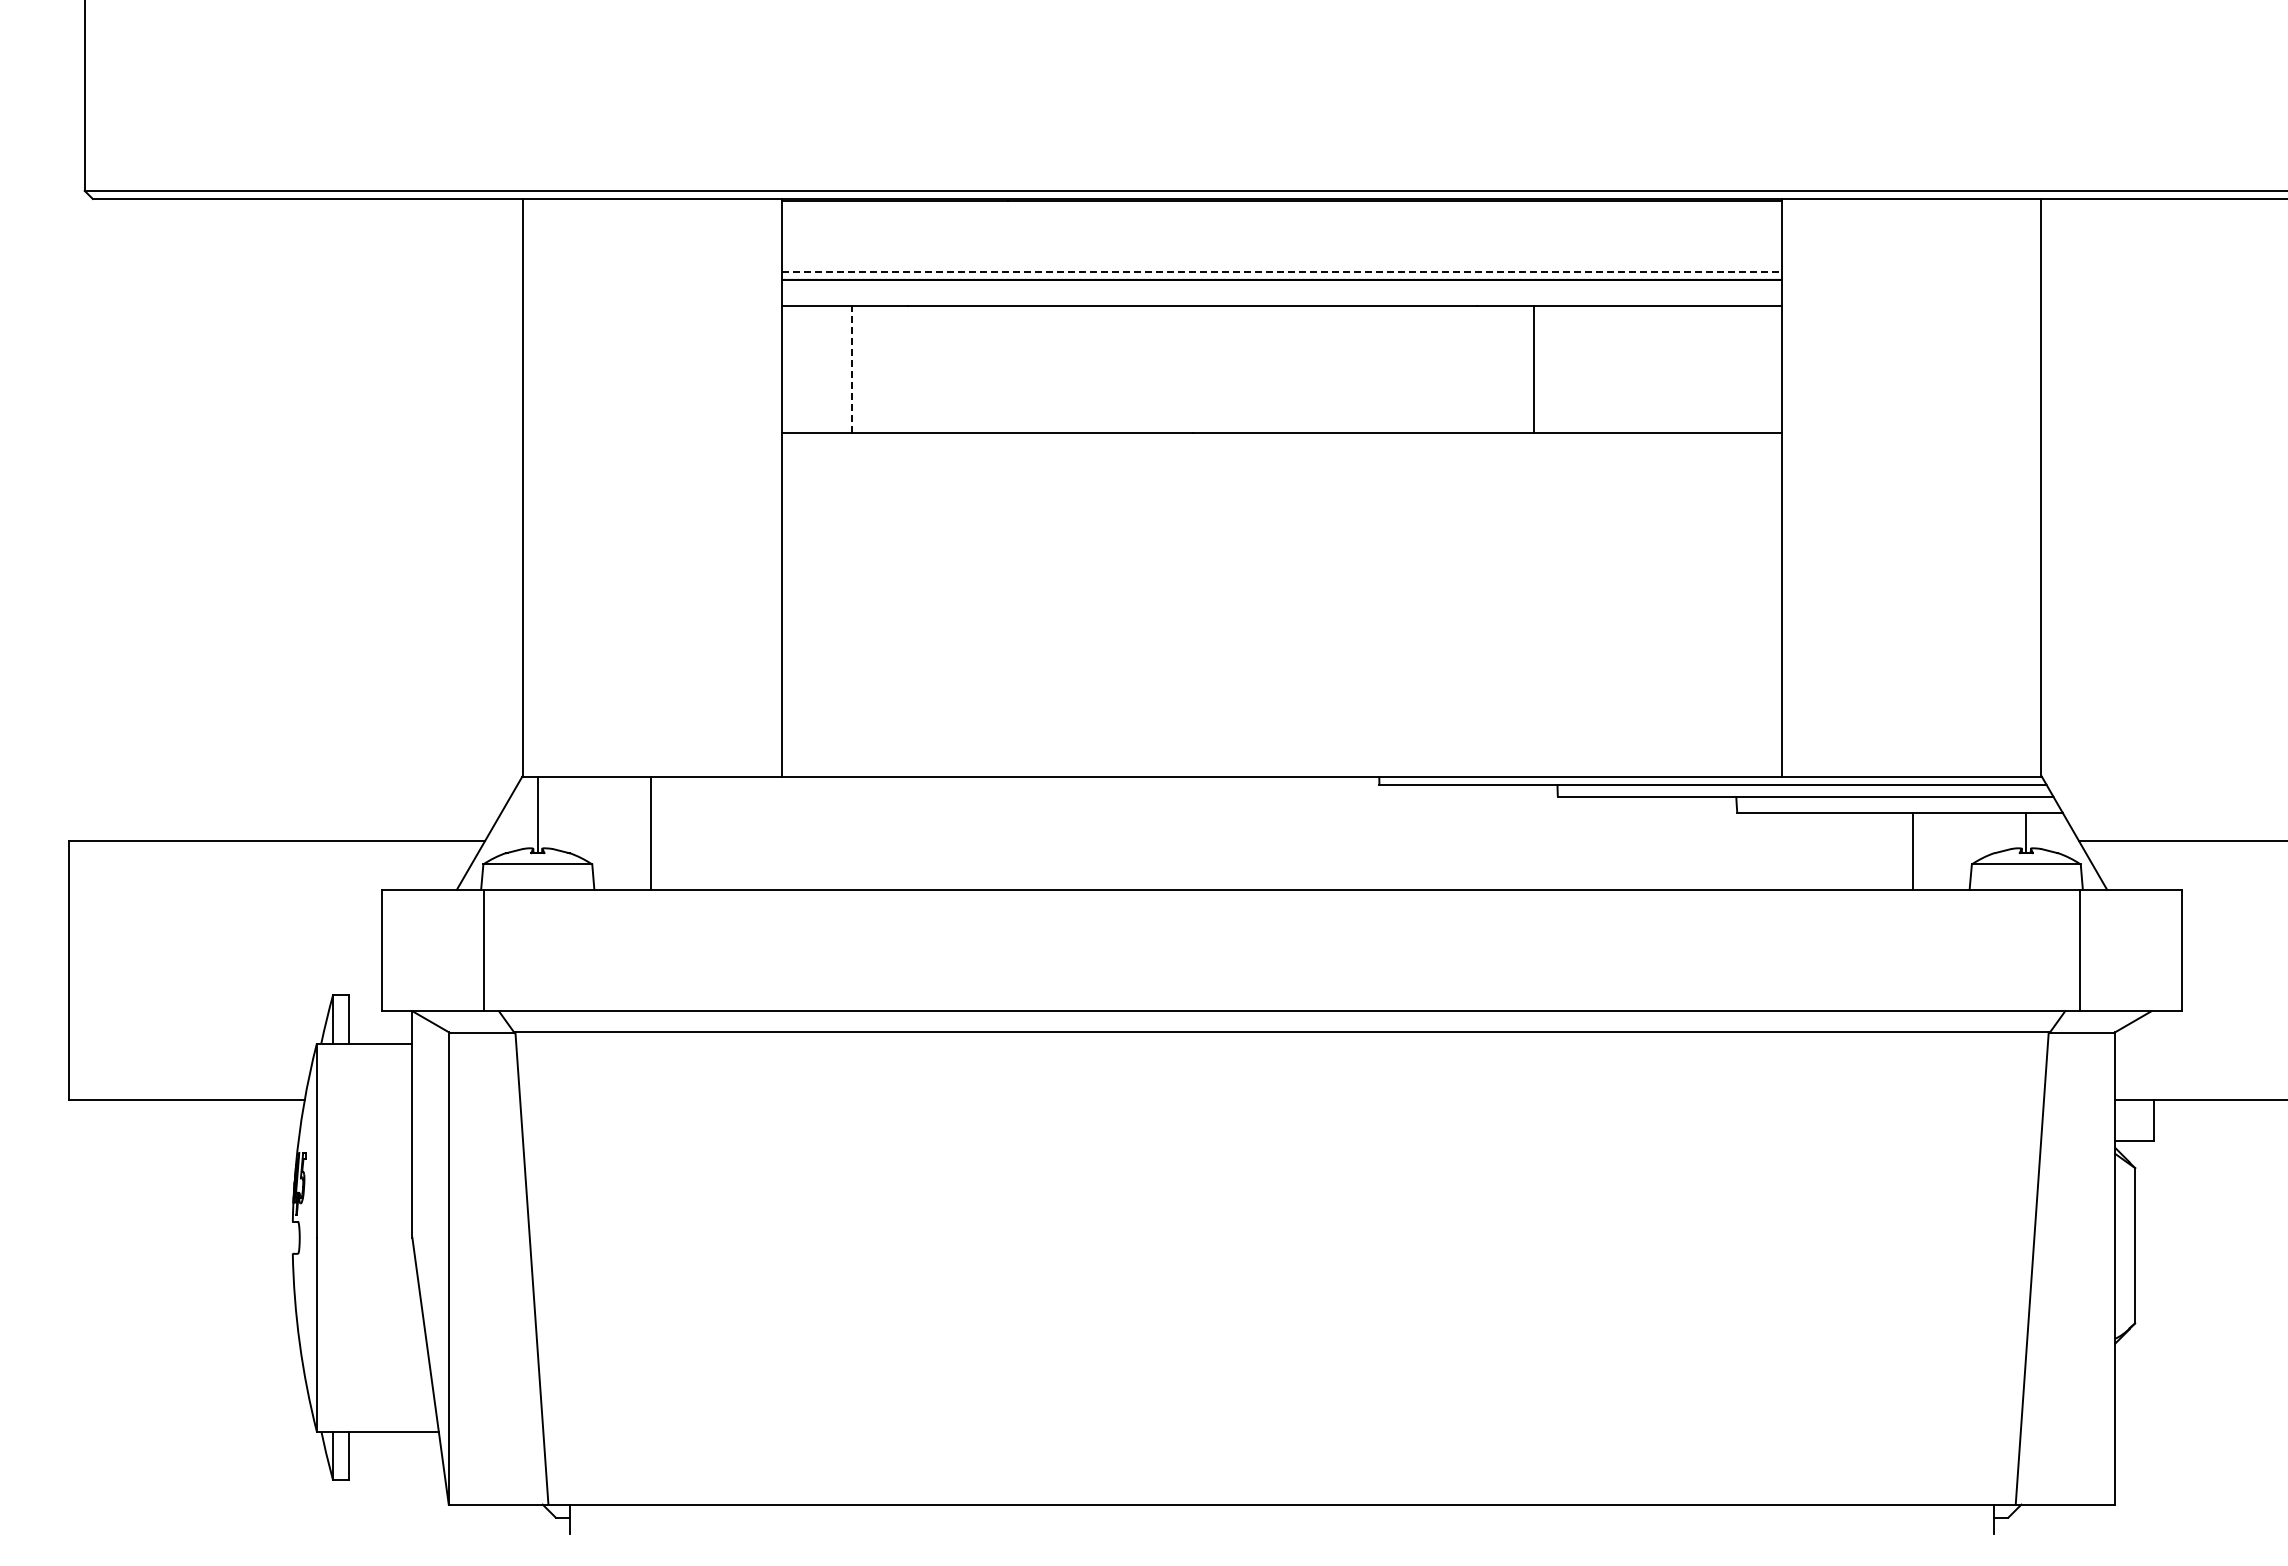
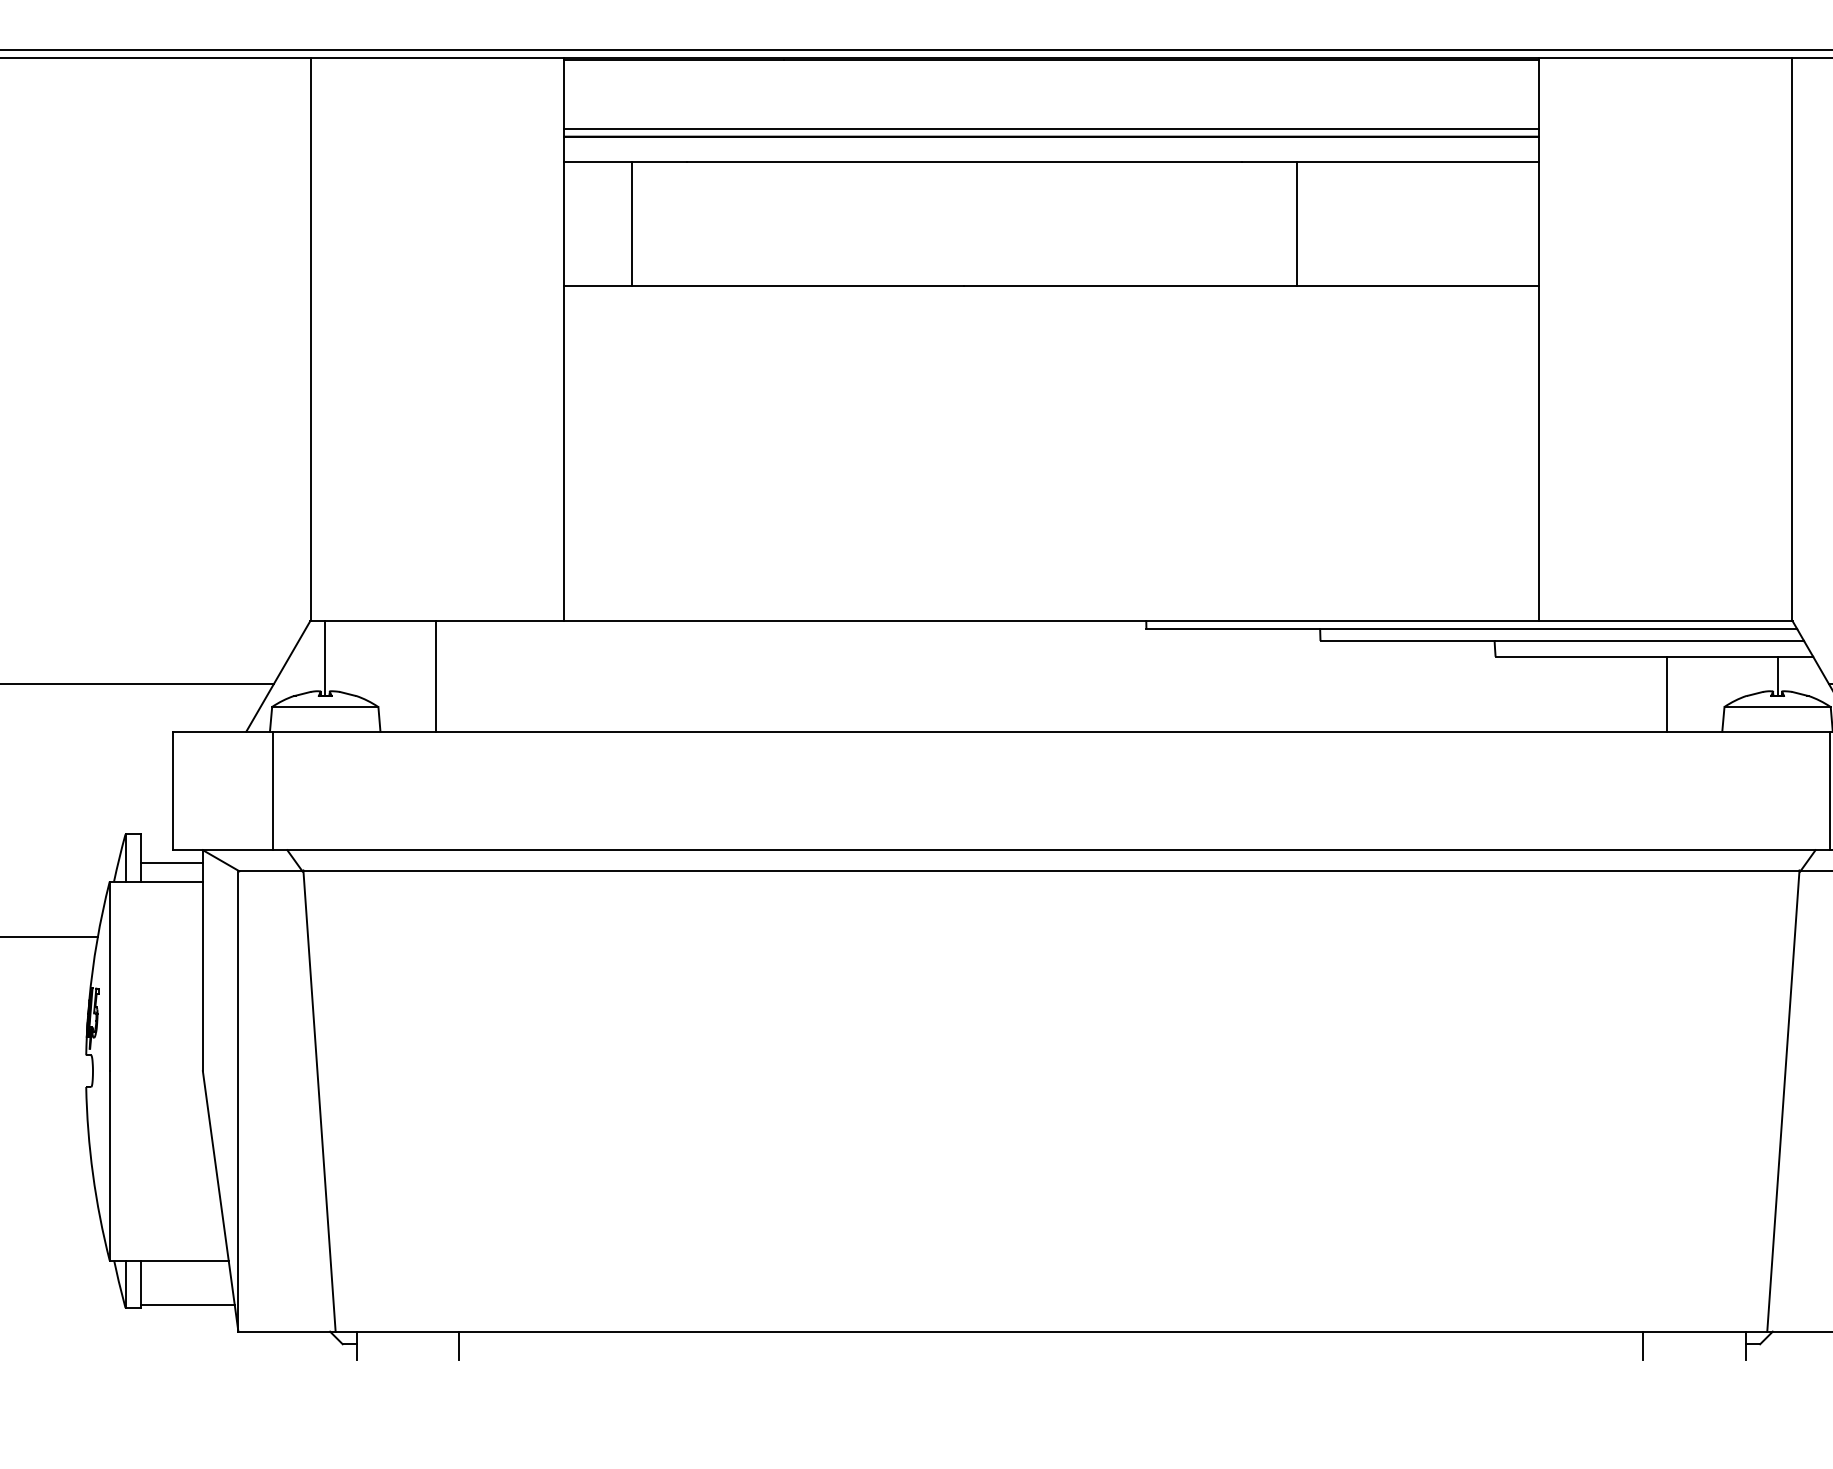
line: (1282, 271) -> (1051, 128), dashed -> solid
line: (851, 369) -> (631, 224), dashed -> solid
line: (380, 1024) -> (171, 863), added
line: (397, 1477) -> (188, 1305), added
line: (675, 1518) -> (459, 1345), added
line: (1888, 1518) -> (1643, 1345), added

